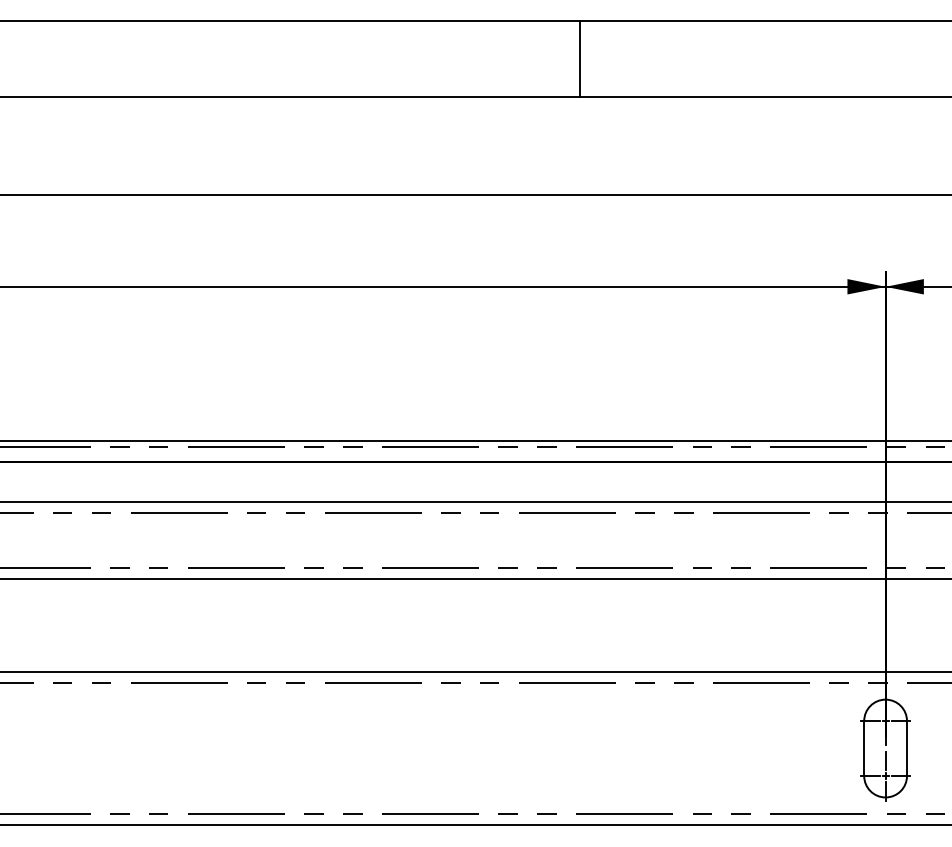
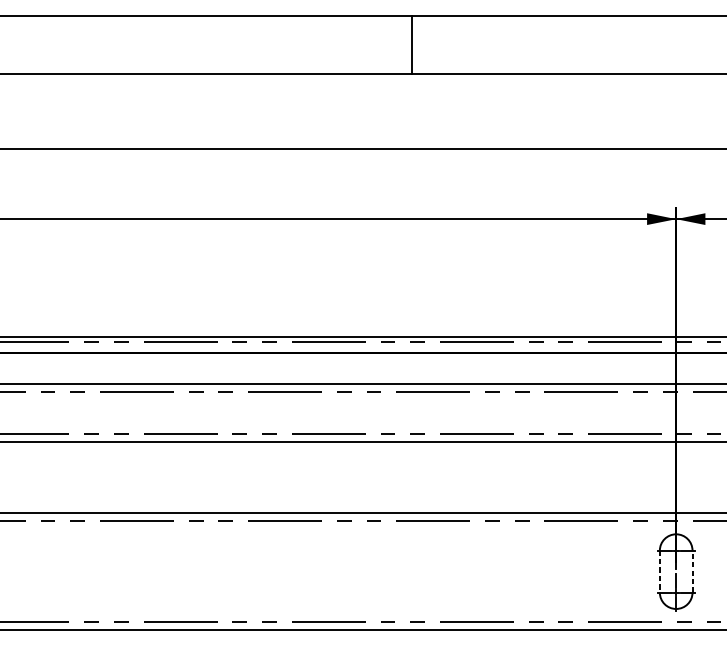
line: (580, 58) -> (411, 44), moved
line: (864, 748) -> (660, 571), solid -> dashed
line: (907, 748) -> (692, 571), solid -> dashed

